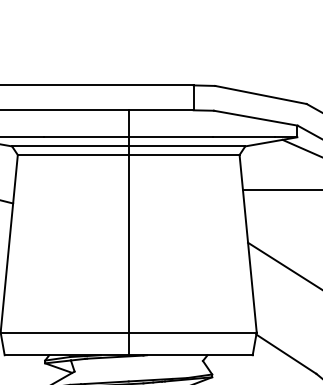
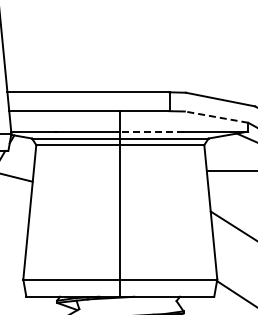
line: (255, 118) -> (216, 117), solid -> dashed
line: (171, 137) -> (152, 131), solid -> dashed

